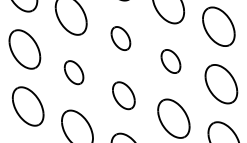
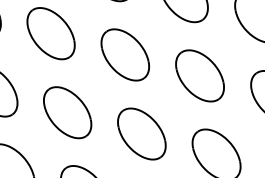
part: (120, 38) -> (124, 54), size x1.67
part: (170, 61) -> (199, 76), size x1.67
part: (73, 72) -> (66, 112), size x1.67
part: (123, 95) -> (141, 133), size x1.43

